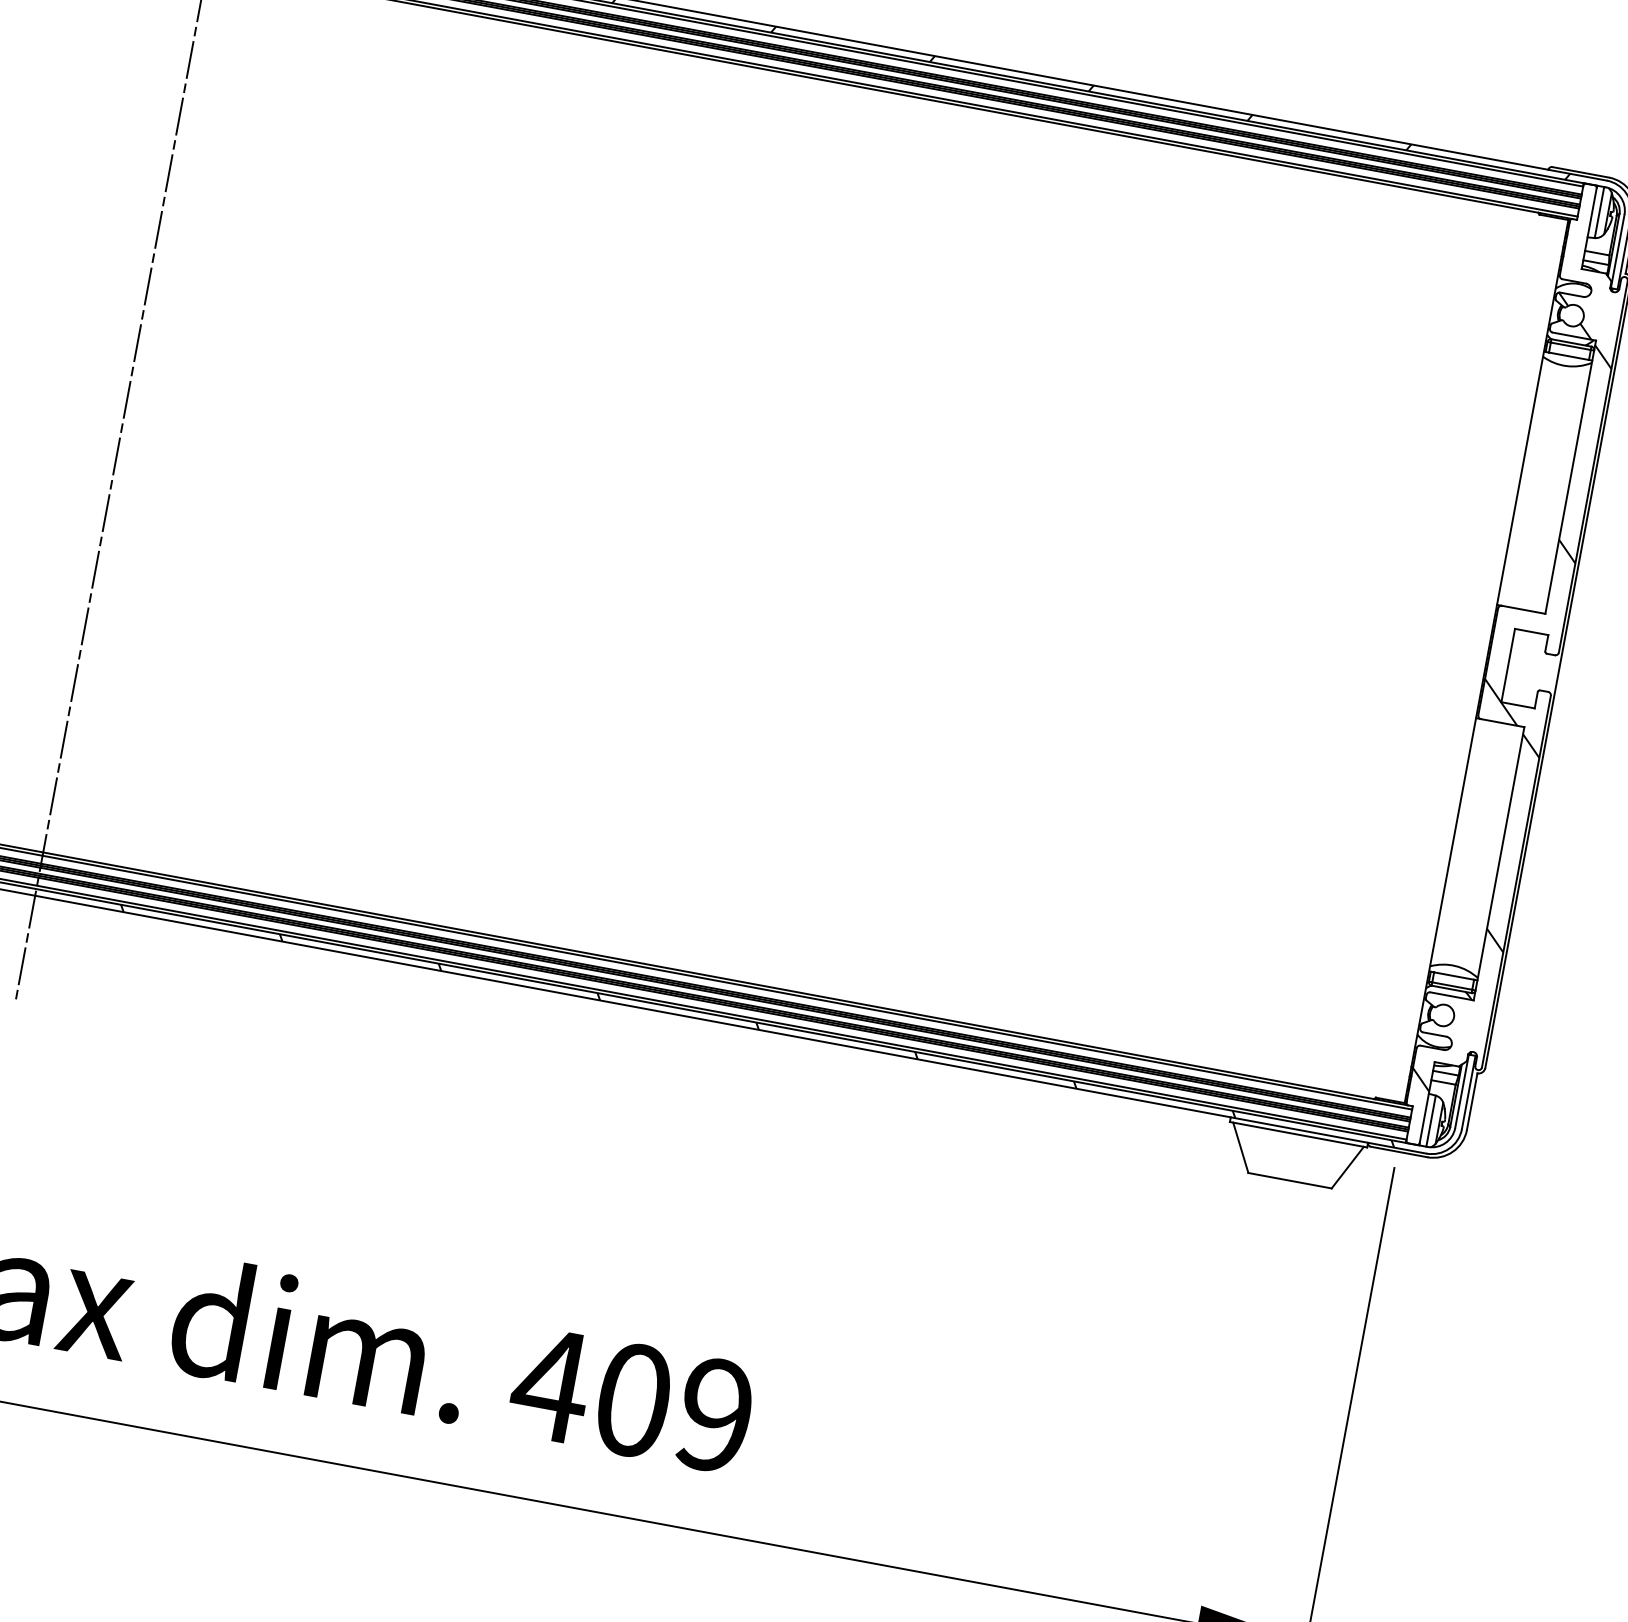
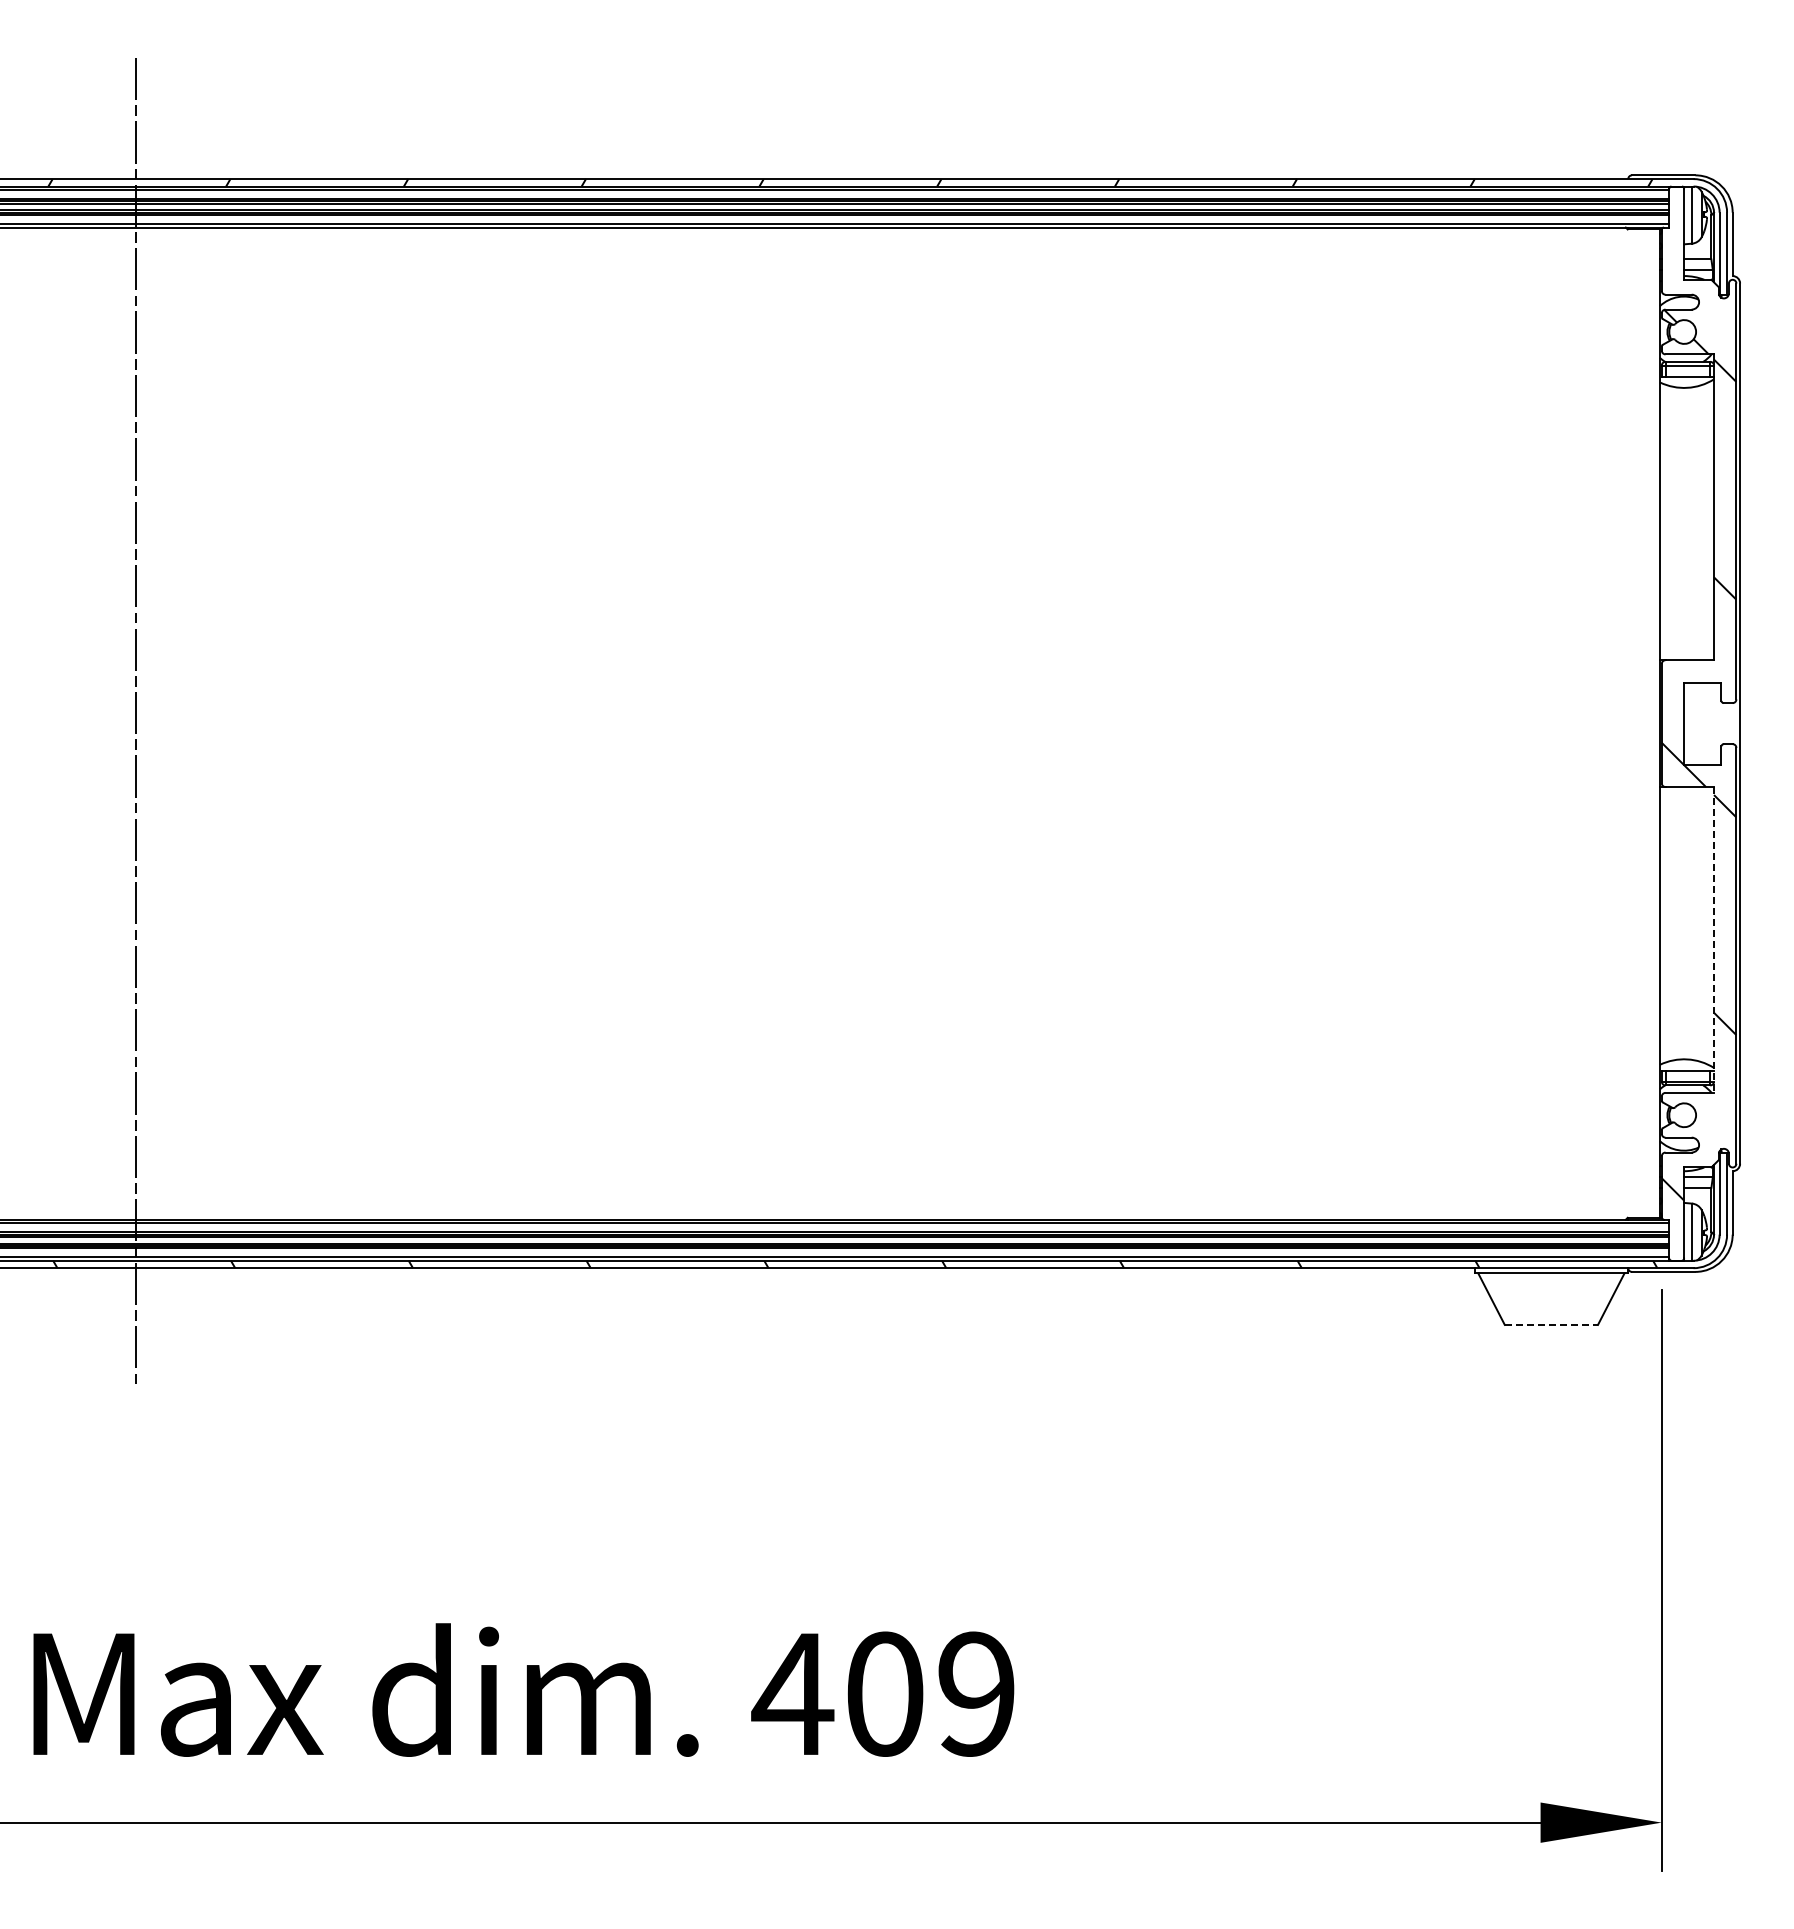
line: (1499, 863) -> (1714, 939), solid -> dashed
line: (1290, 1180) -> (1551, 1324), solid -> dashed

